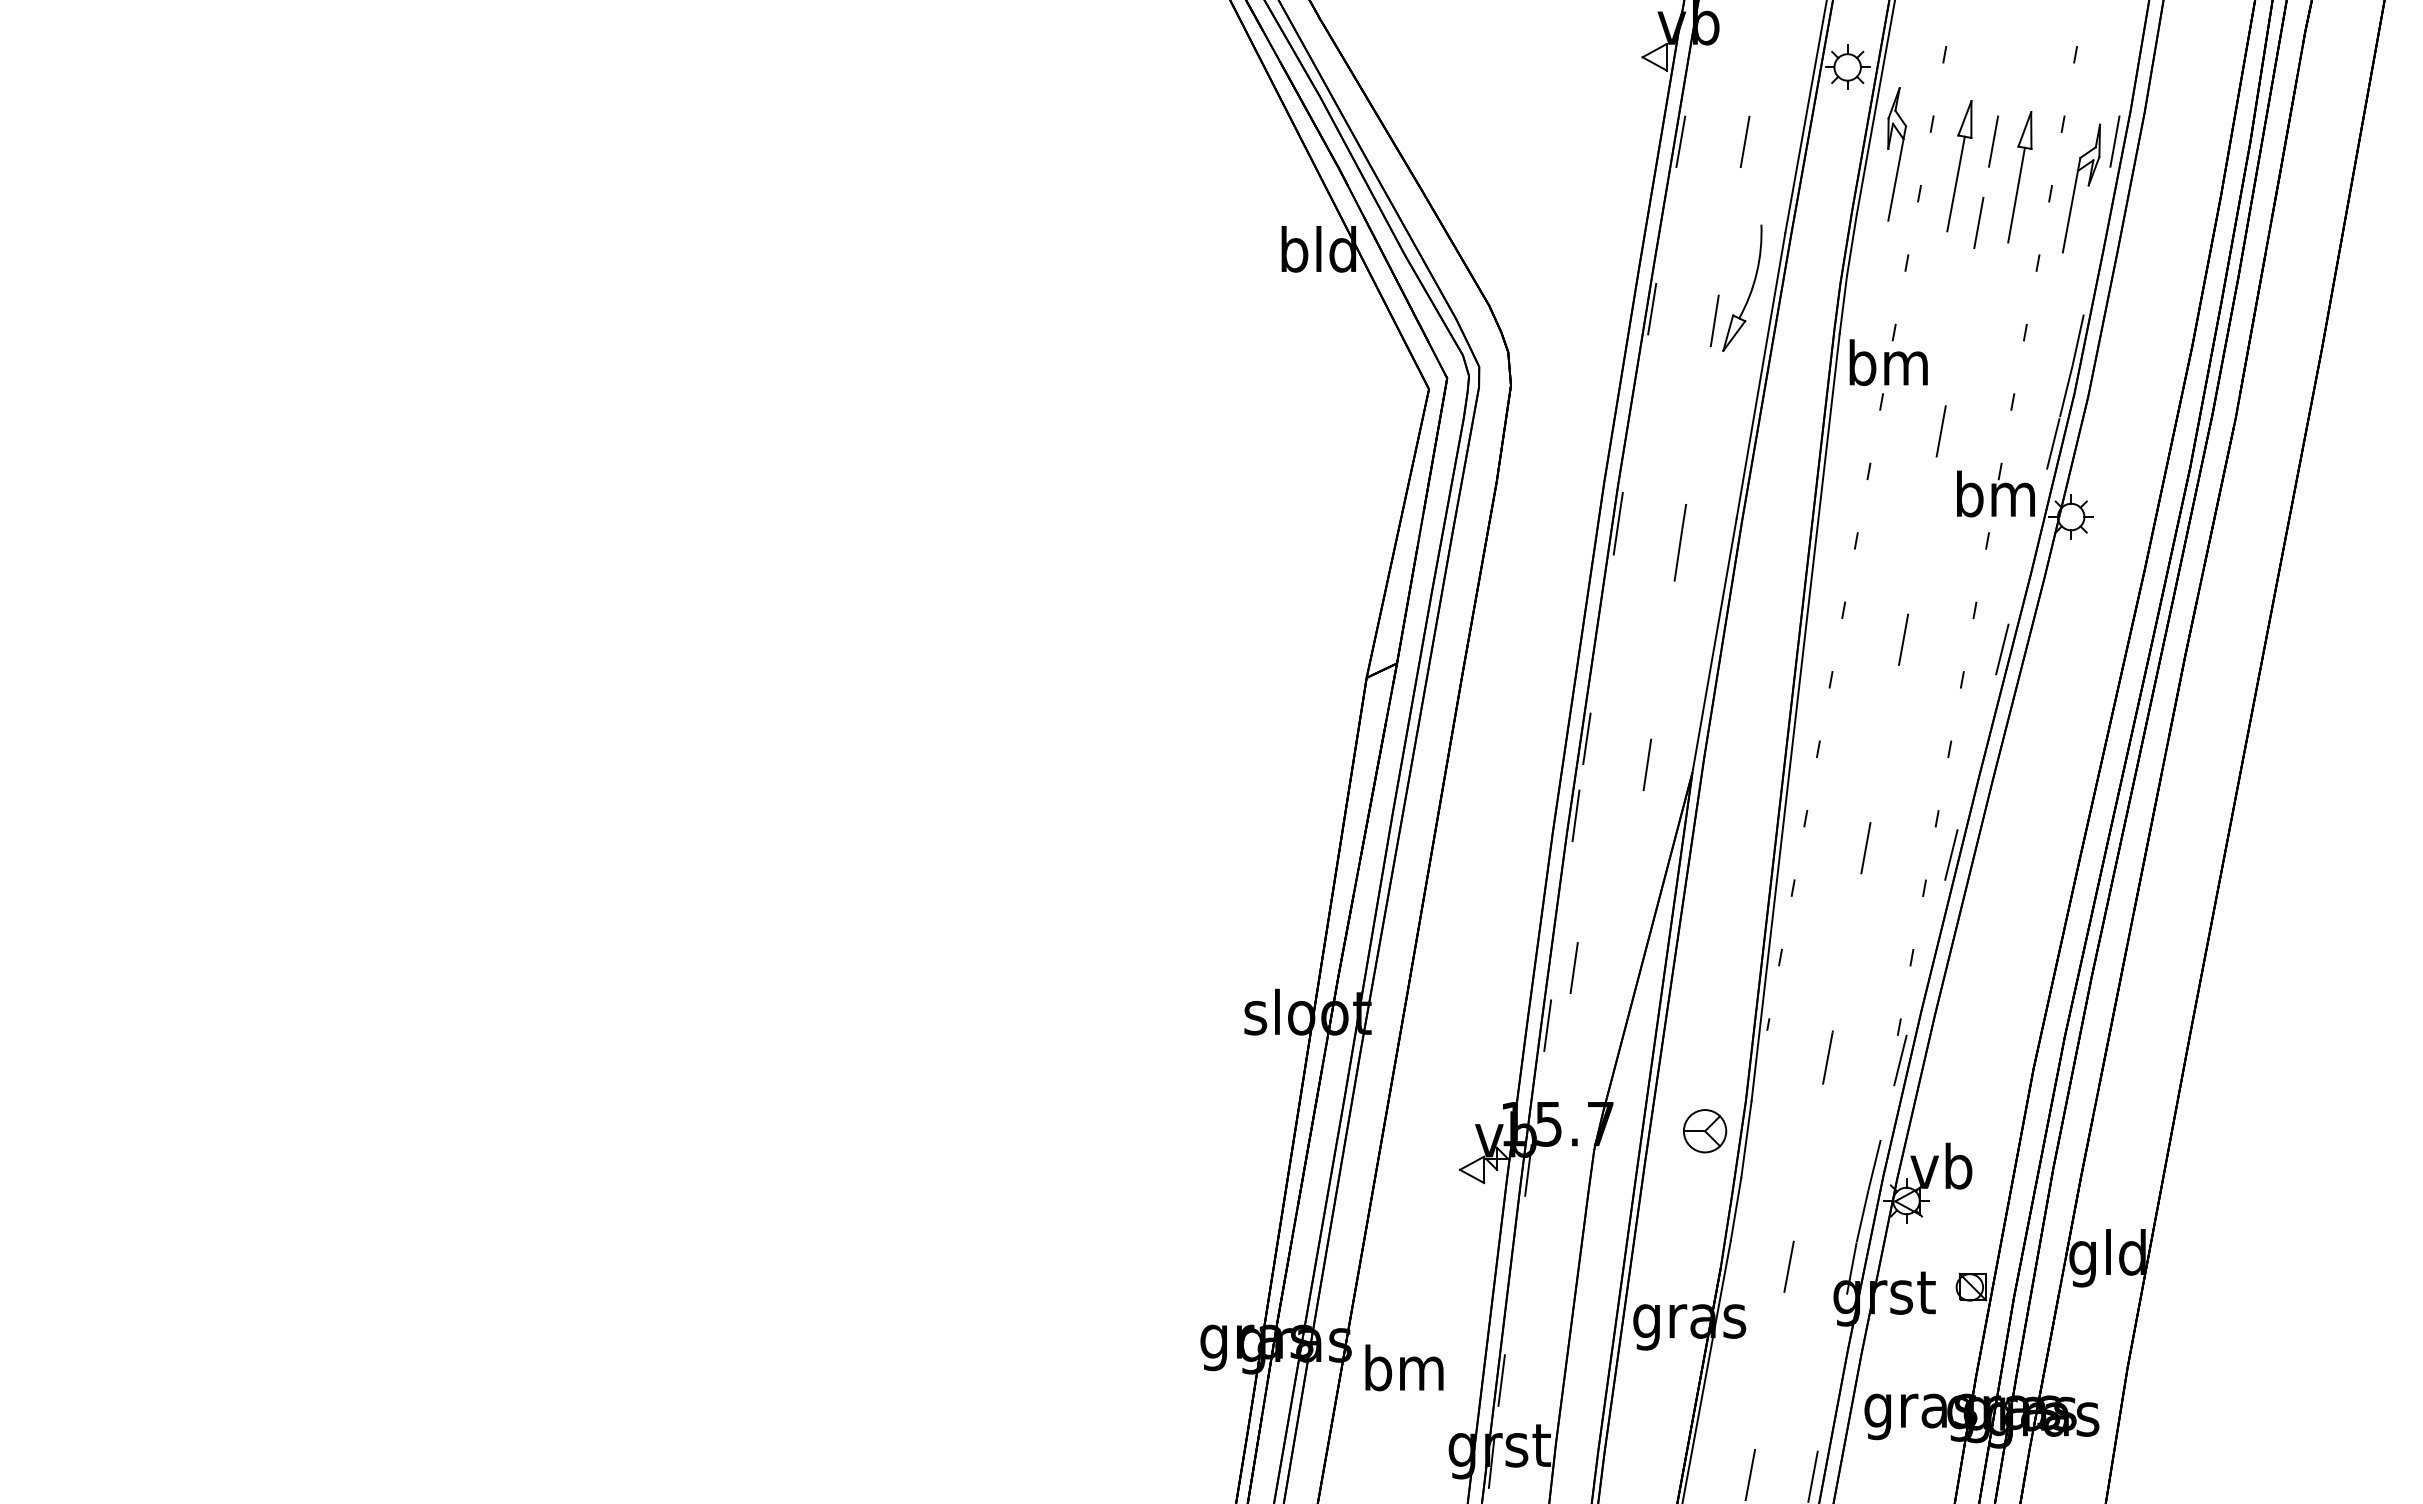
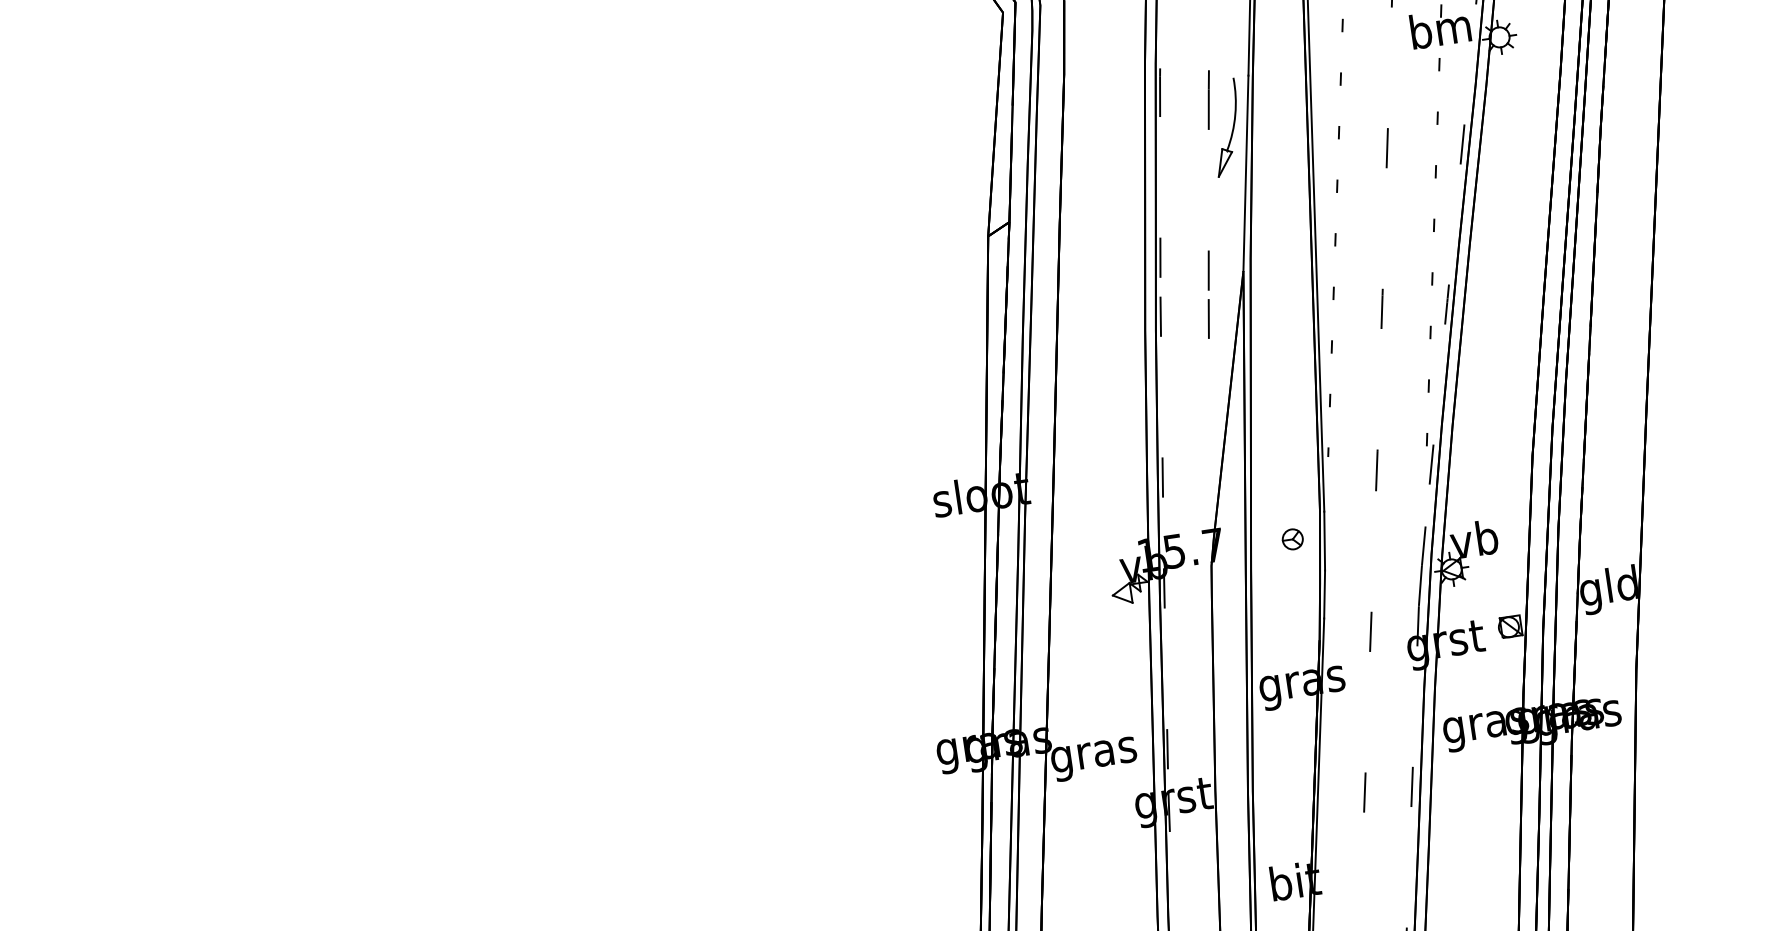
part: (1705, 585) -> (1232, 129), added
line: (1573, 967) -> (1208, 318), moved
part: (1705, 1131) -> (1293, 539), size x0.62
text: (1404, 1373) -> (1093, 754), bm -> gras

